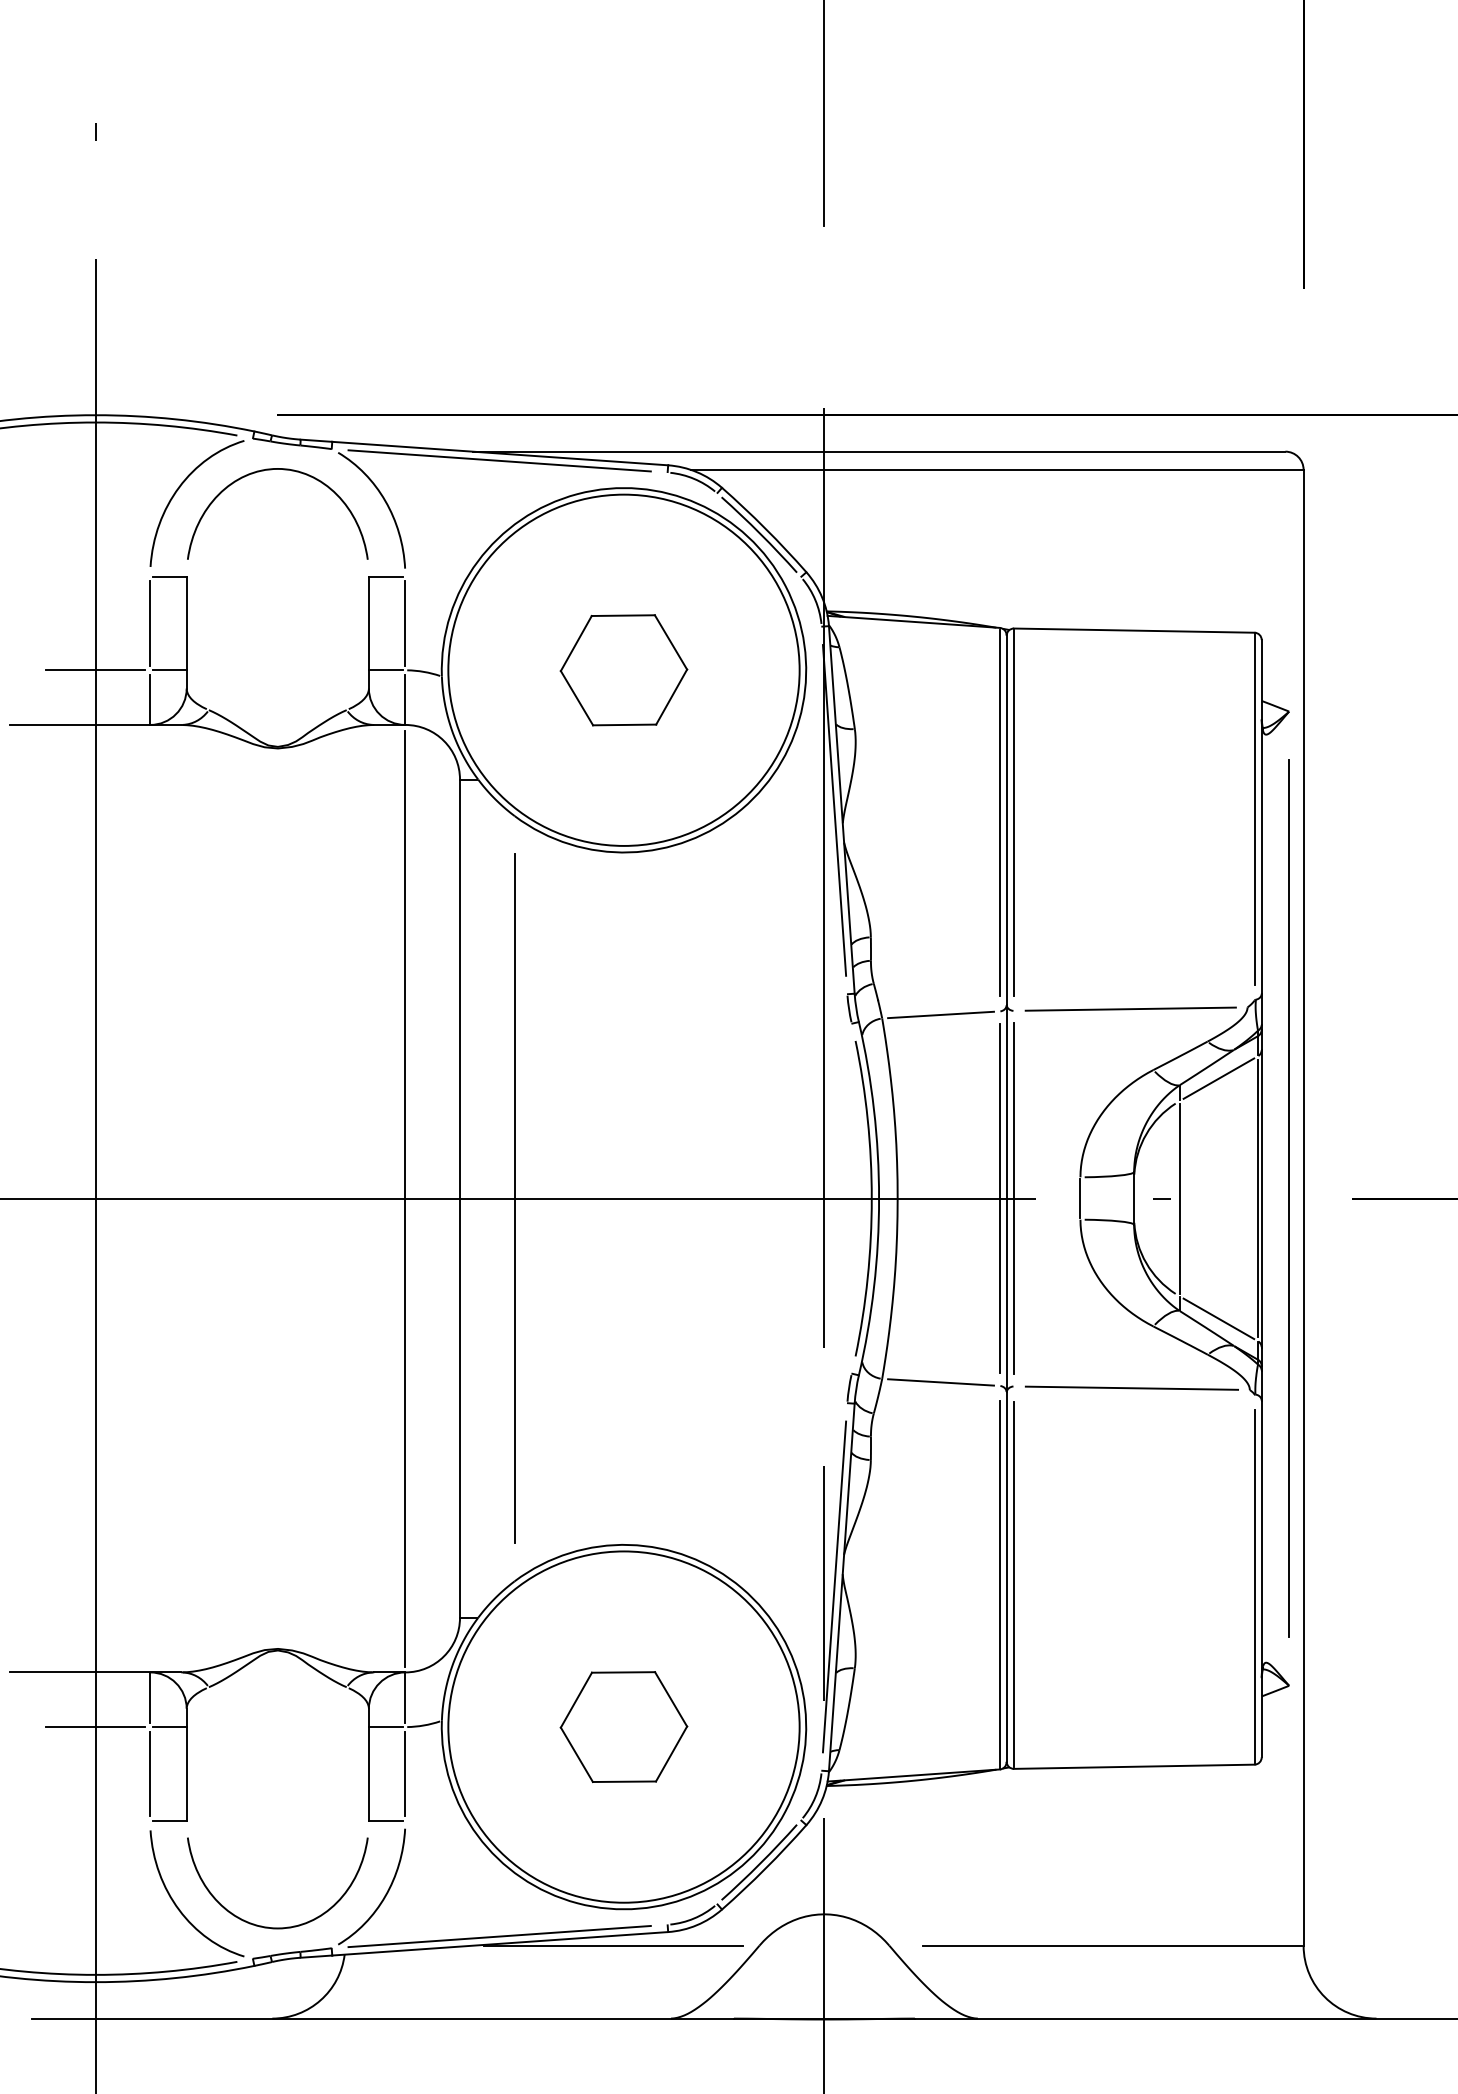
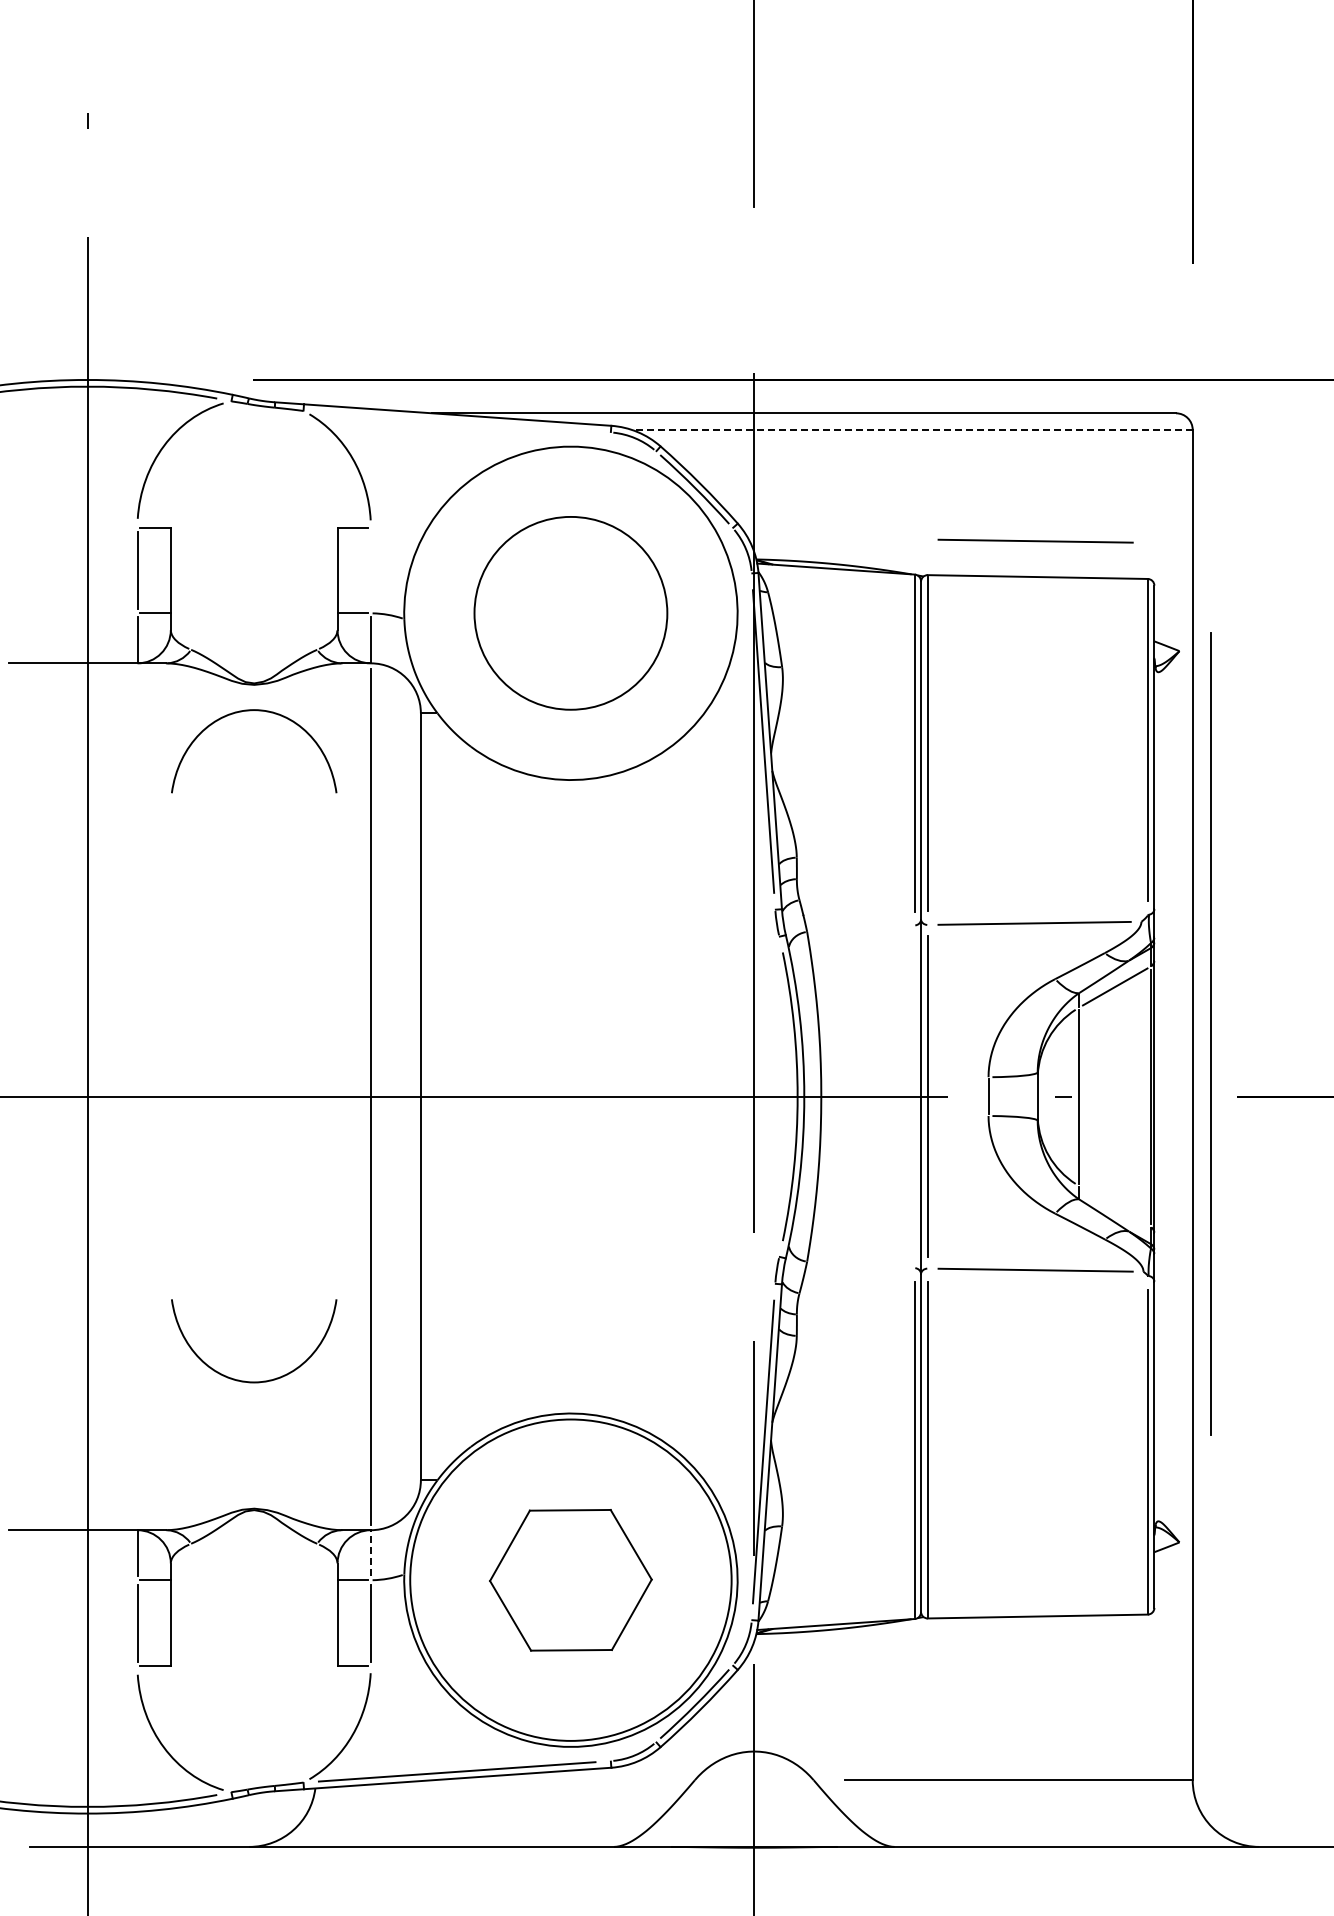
line: (498, 460) -> (456, 421), removed
line: (996, 469) -> (911, 429), solid -> dashed
curve: (274, 470) -> (251, 711), moved
line: (1131, 590) -> (1035, 540), added
line: (404, 623) -> (370, 570), removed
line: (95, 670) -> (87, 613), removed
circle: (623, 670) -> (570, 613), size x0.6
part: (623, 670) -> (570, 613), removed
line: (940, 1014) -> (860, 928), removed
line: (514, 1198) -> (470, 1096), removed
line: (999, 1198) -> (914, 1096), removed
line: (1289, 1198) -> (1210, 1033), moved
line: (1218, 1318) -> (1114, 1206), removed
line: (940, 1382) -> (860, 1264), removed
line: (404, 1697) -> (370, 1553), solid -> dashed
part: (623, 1726) -> (570, 1579), size x1.4
line: (95, 1727) -> (87, 1580), removed
curve: (278, 1927) -> (254, 1381), moved
line: (612, 1945) -> (560, 1780), removed

